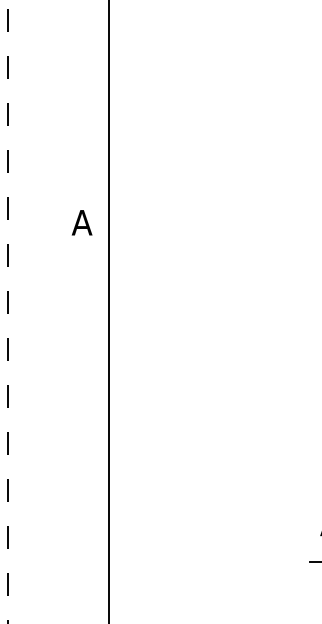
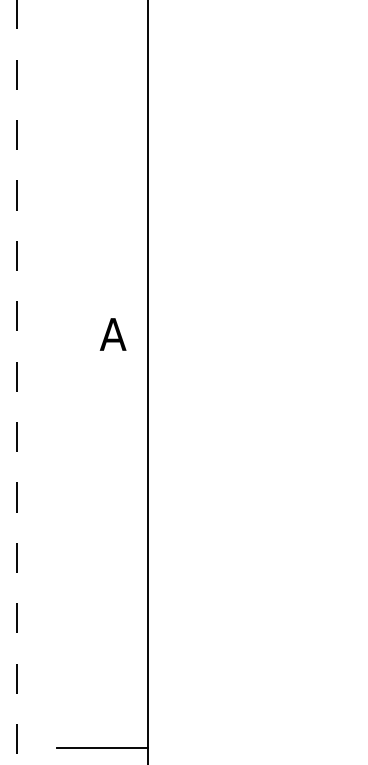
line: (73, 544) -> (102, 748), added

